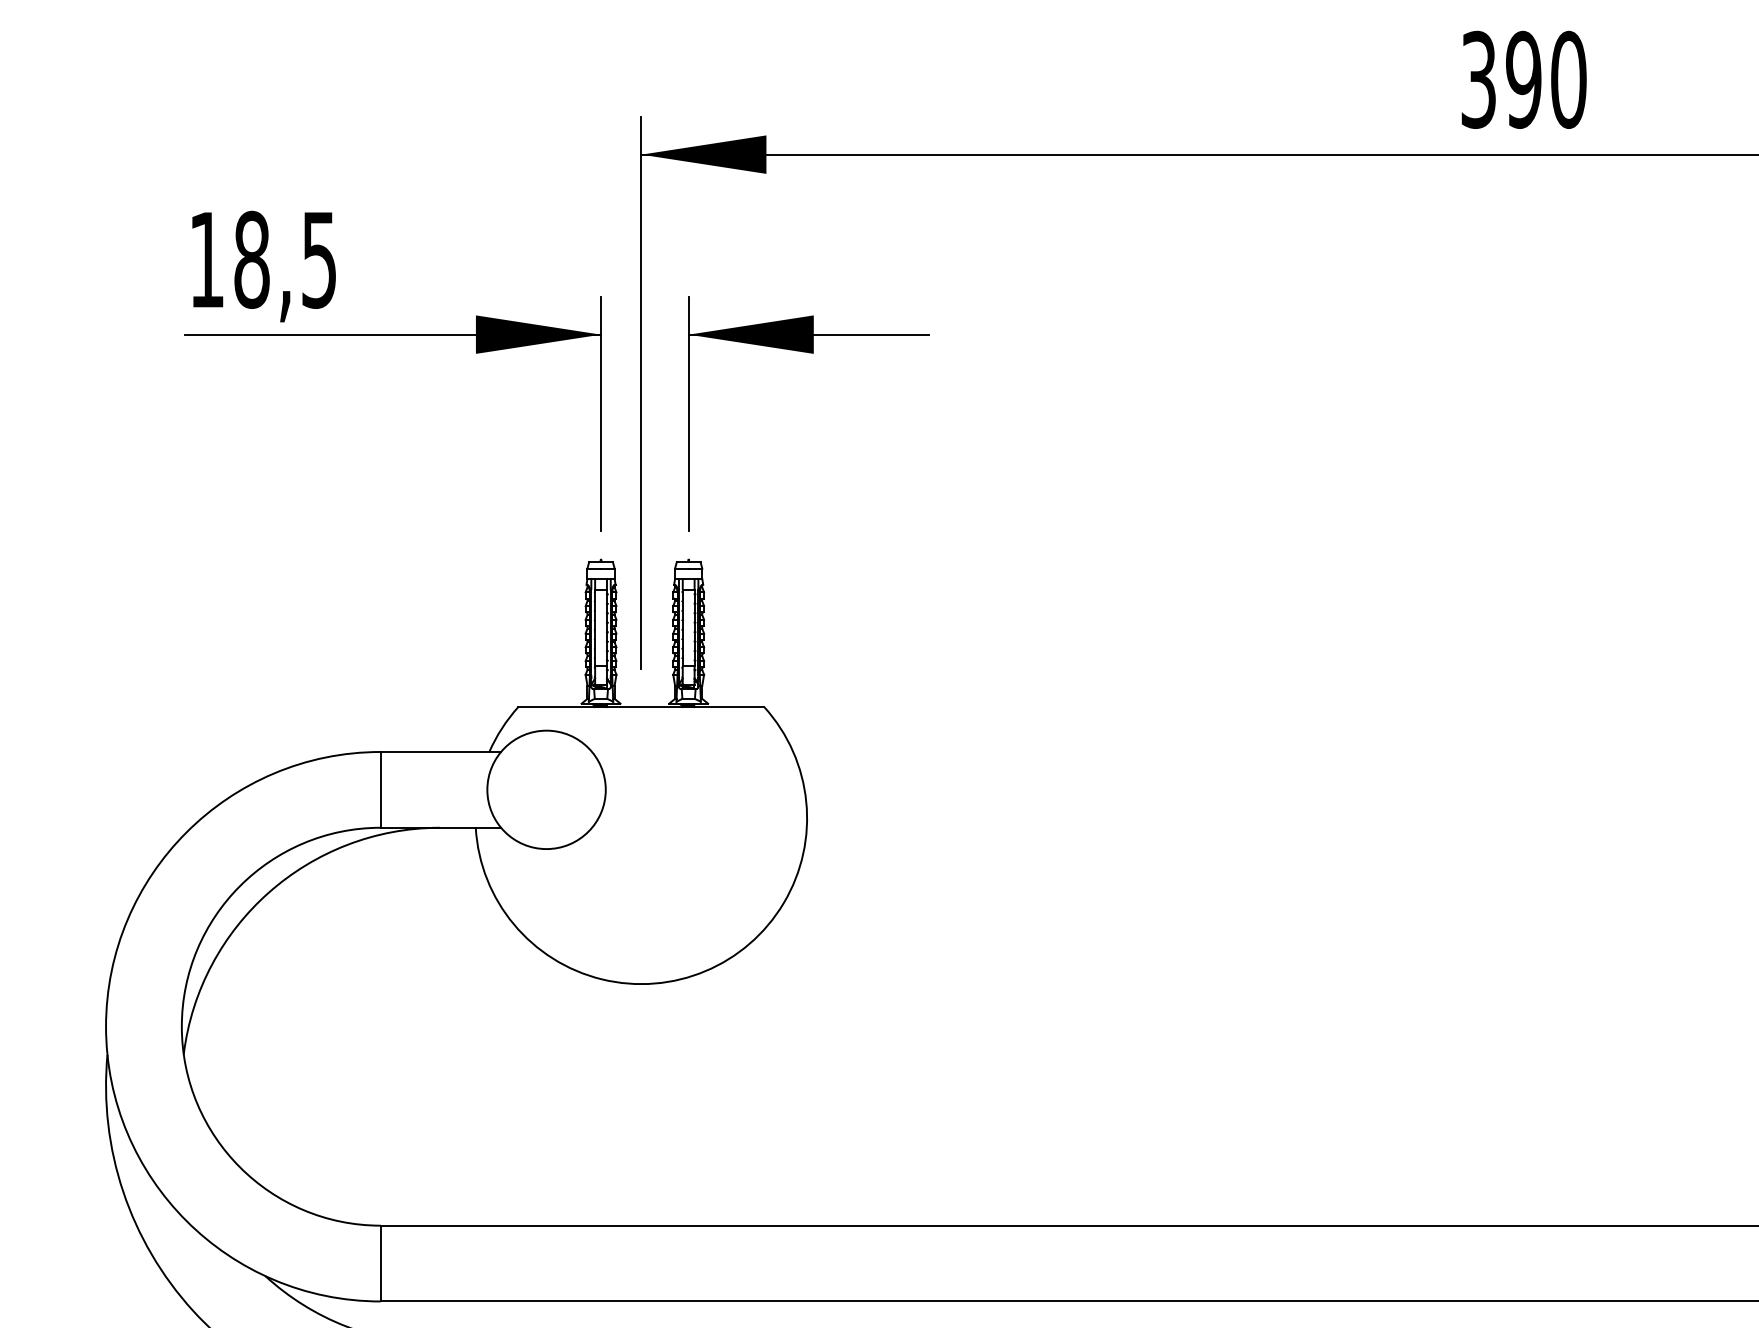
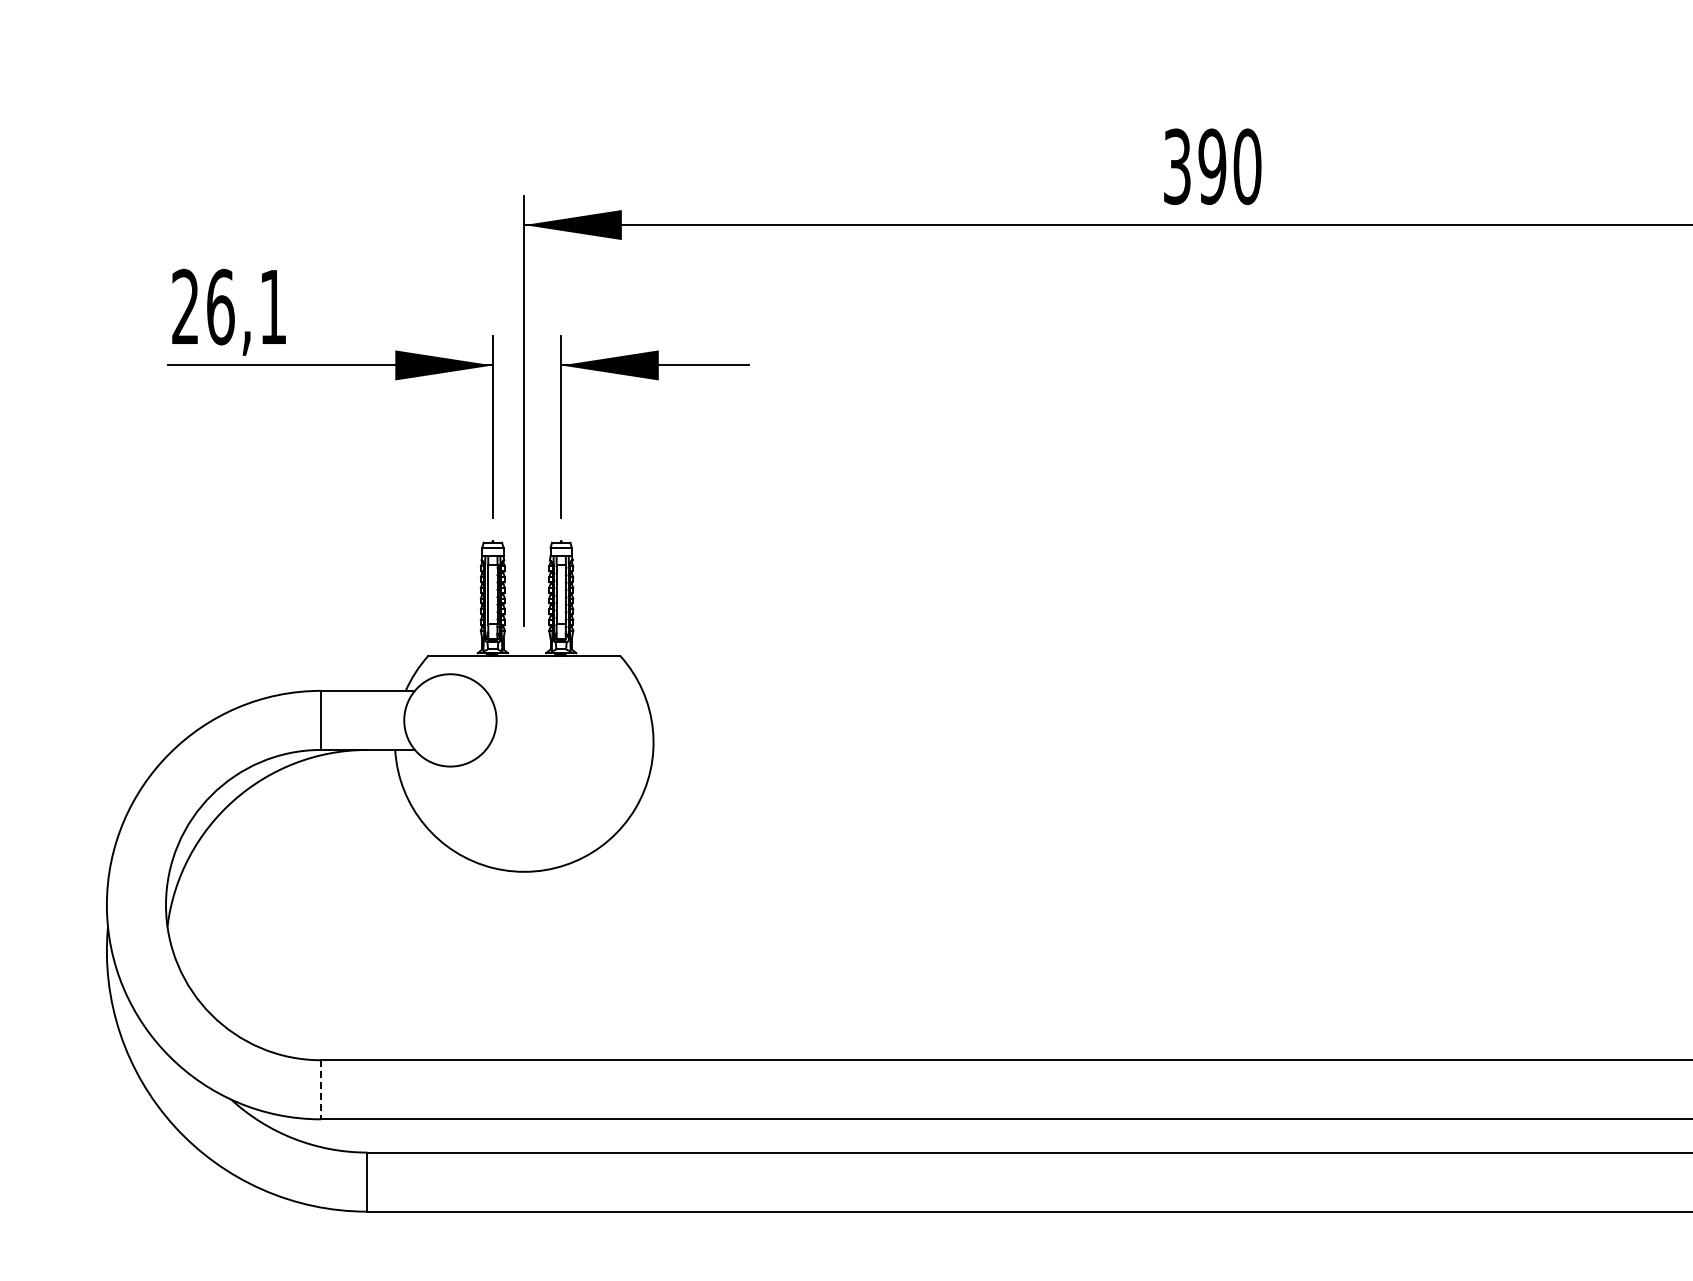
text: (263, 259) -> (229, 306), 18,5 -> 26,1
line: (381, 1263) -> (321, 1089), solid -> dashed

